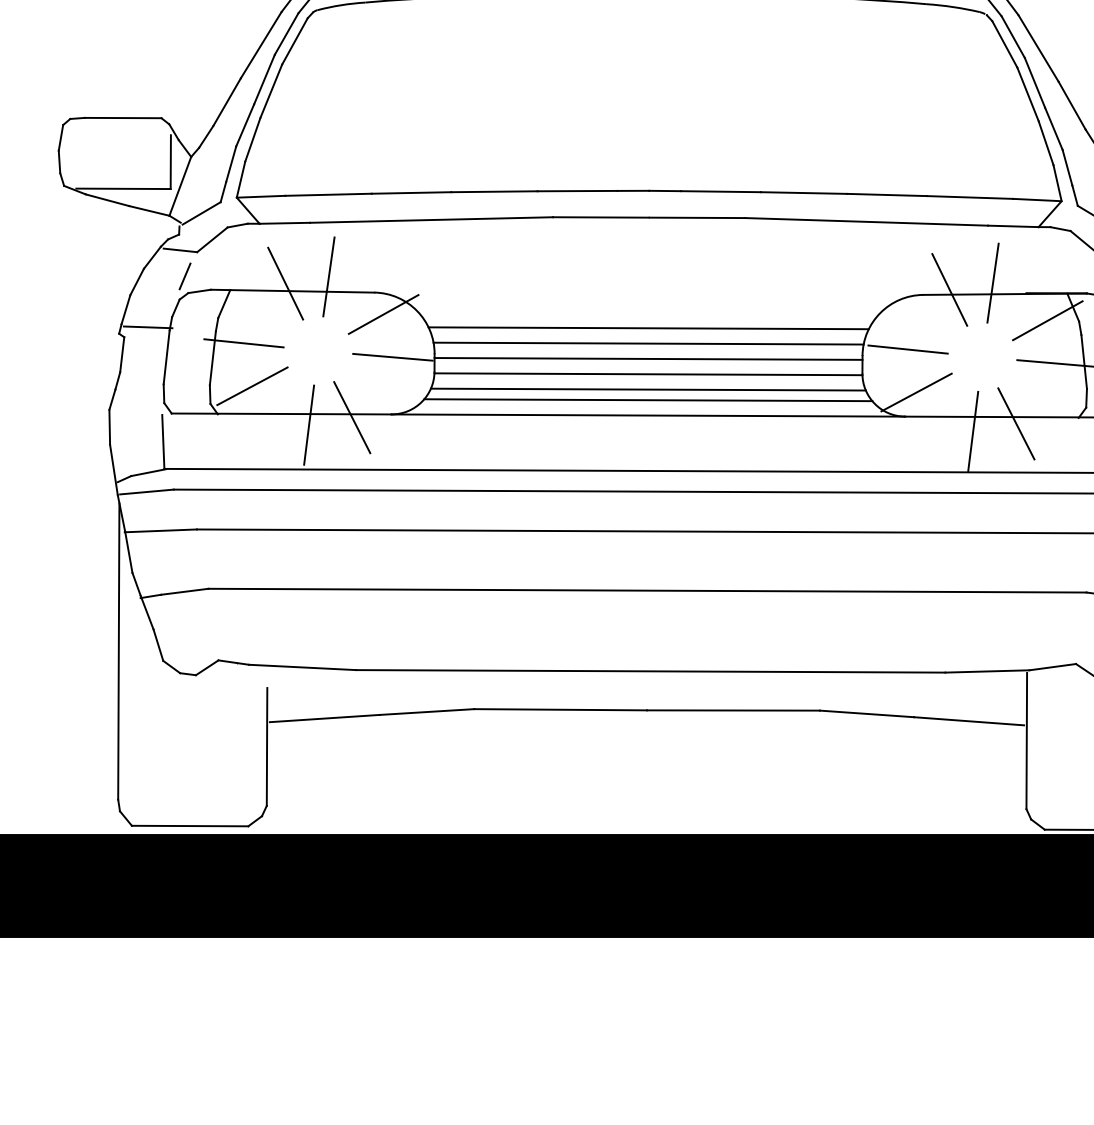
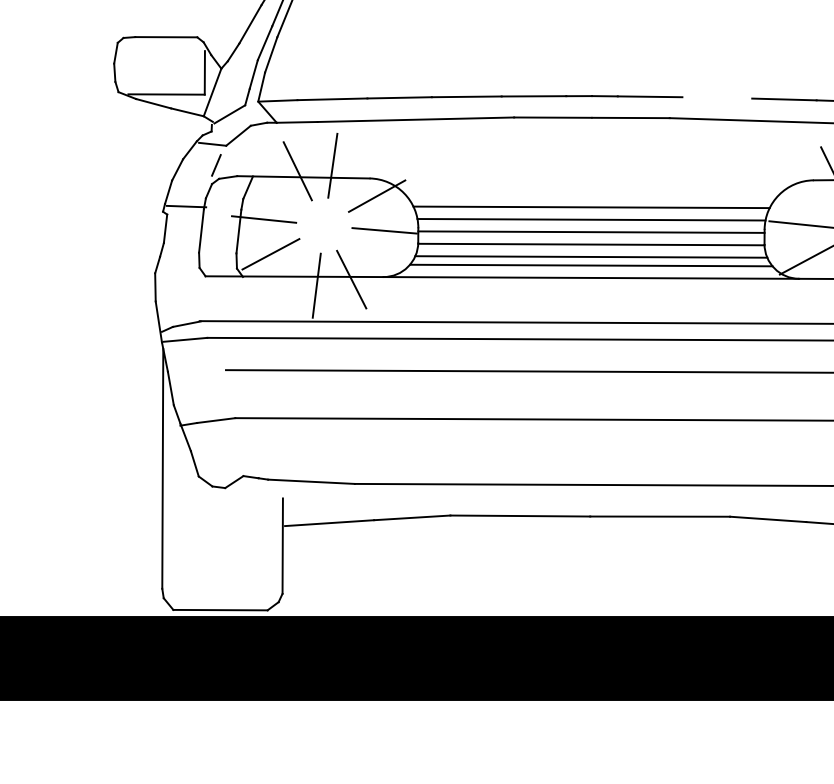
line: (803, 192) -> (716, 97), removed
line: (163, 441) -> (198, 298), removed
line: (160, 530) -> (196, 370), removed

